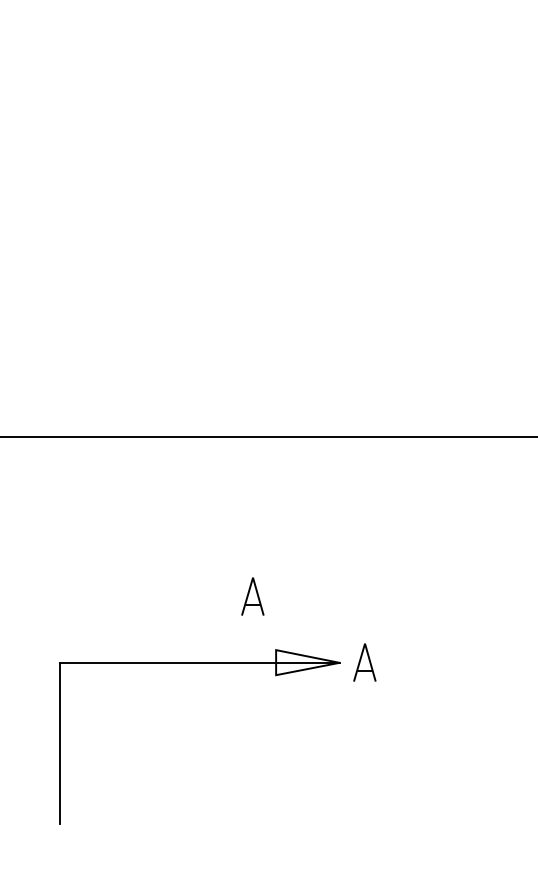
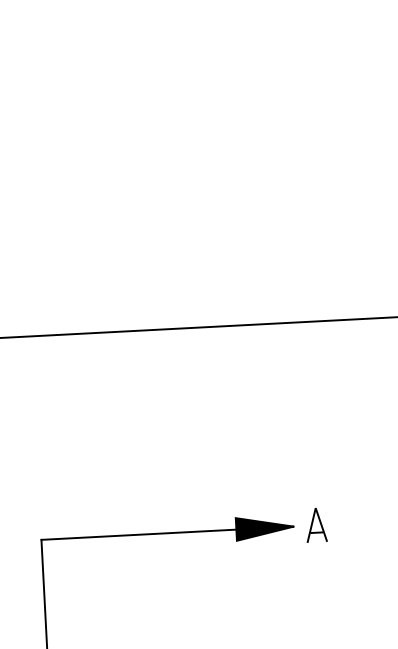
part: (252, 596) -> (211, 470), removed
fill: (307, 662) -> (264, 527), added

